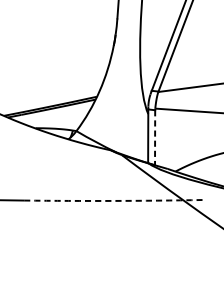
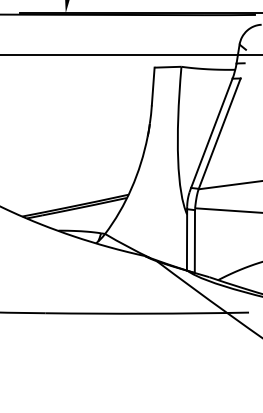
line: (154, 138) -> (194, 242), dashed -> solid
arc: (113, 200) -> (147, 313), dashed -> solid

